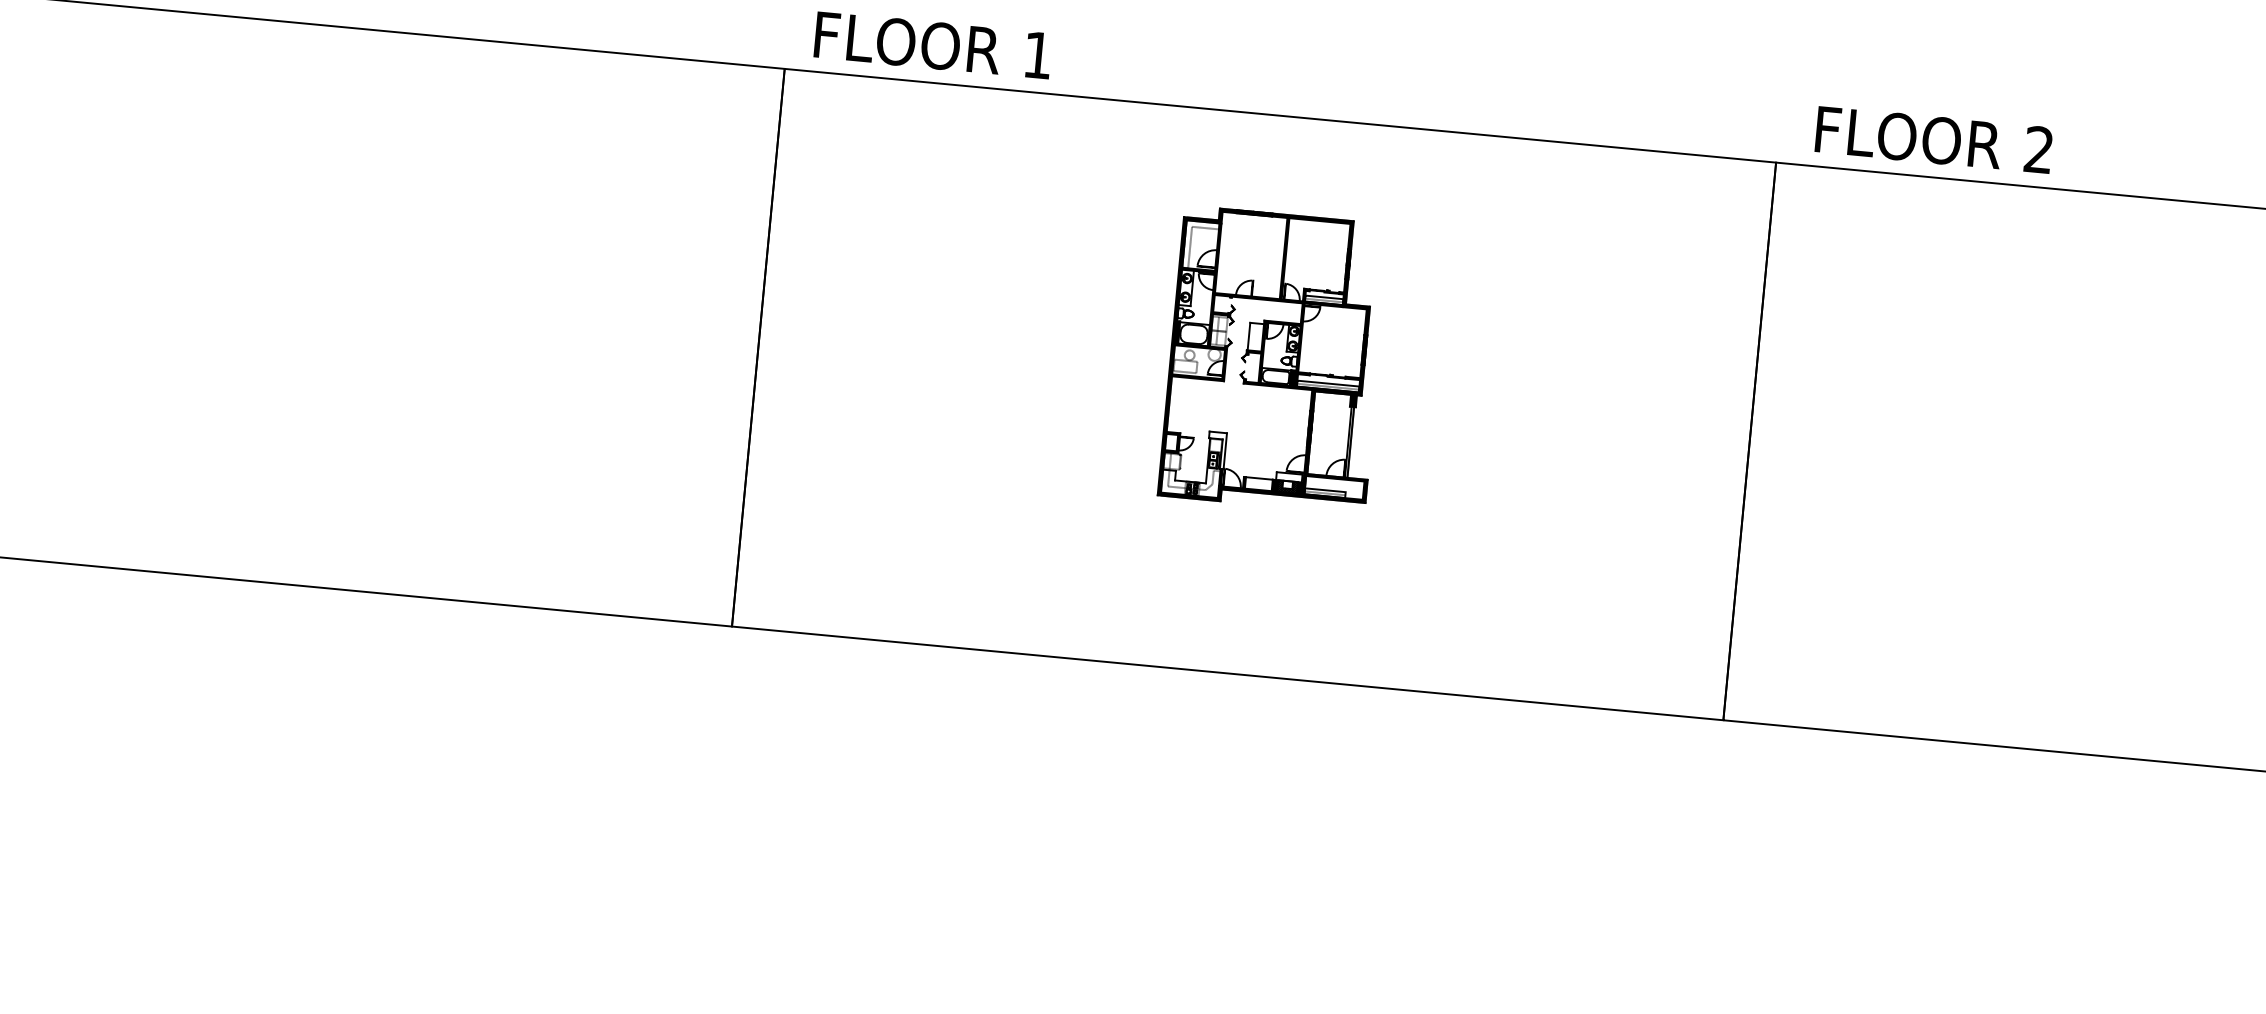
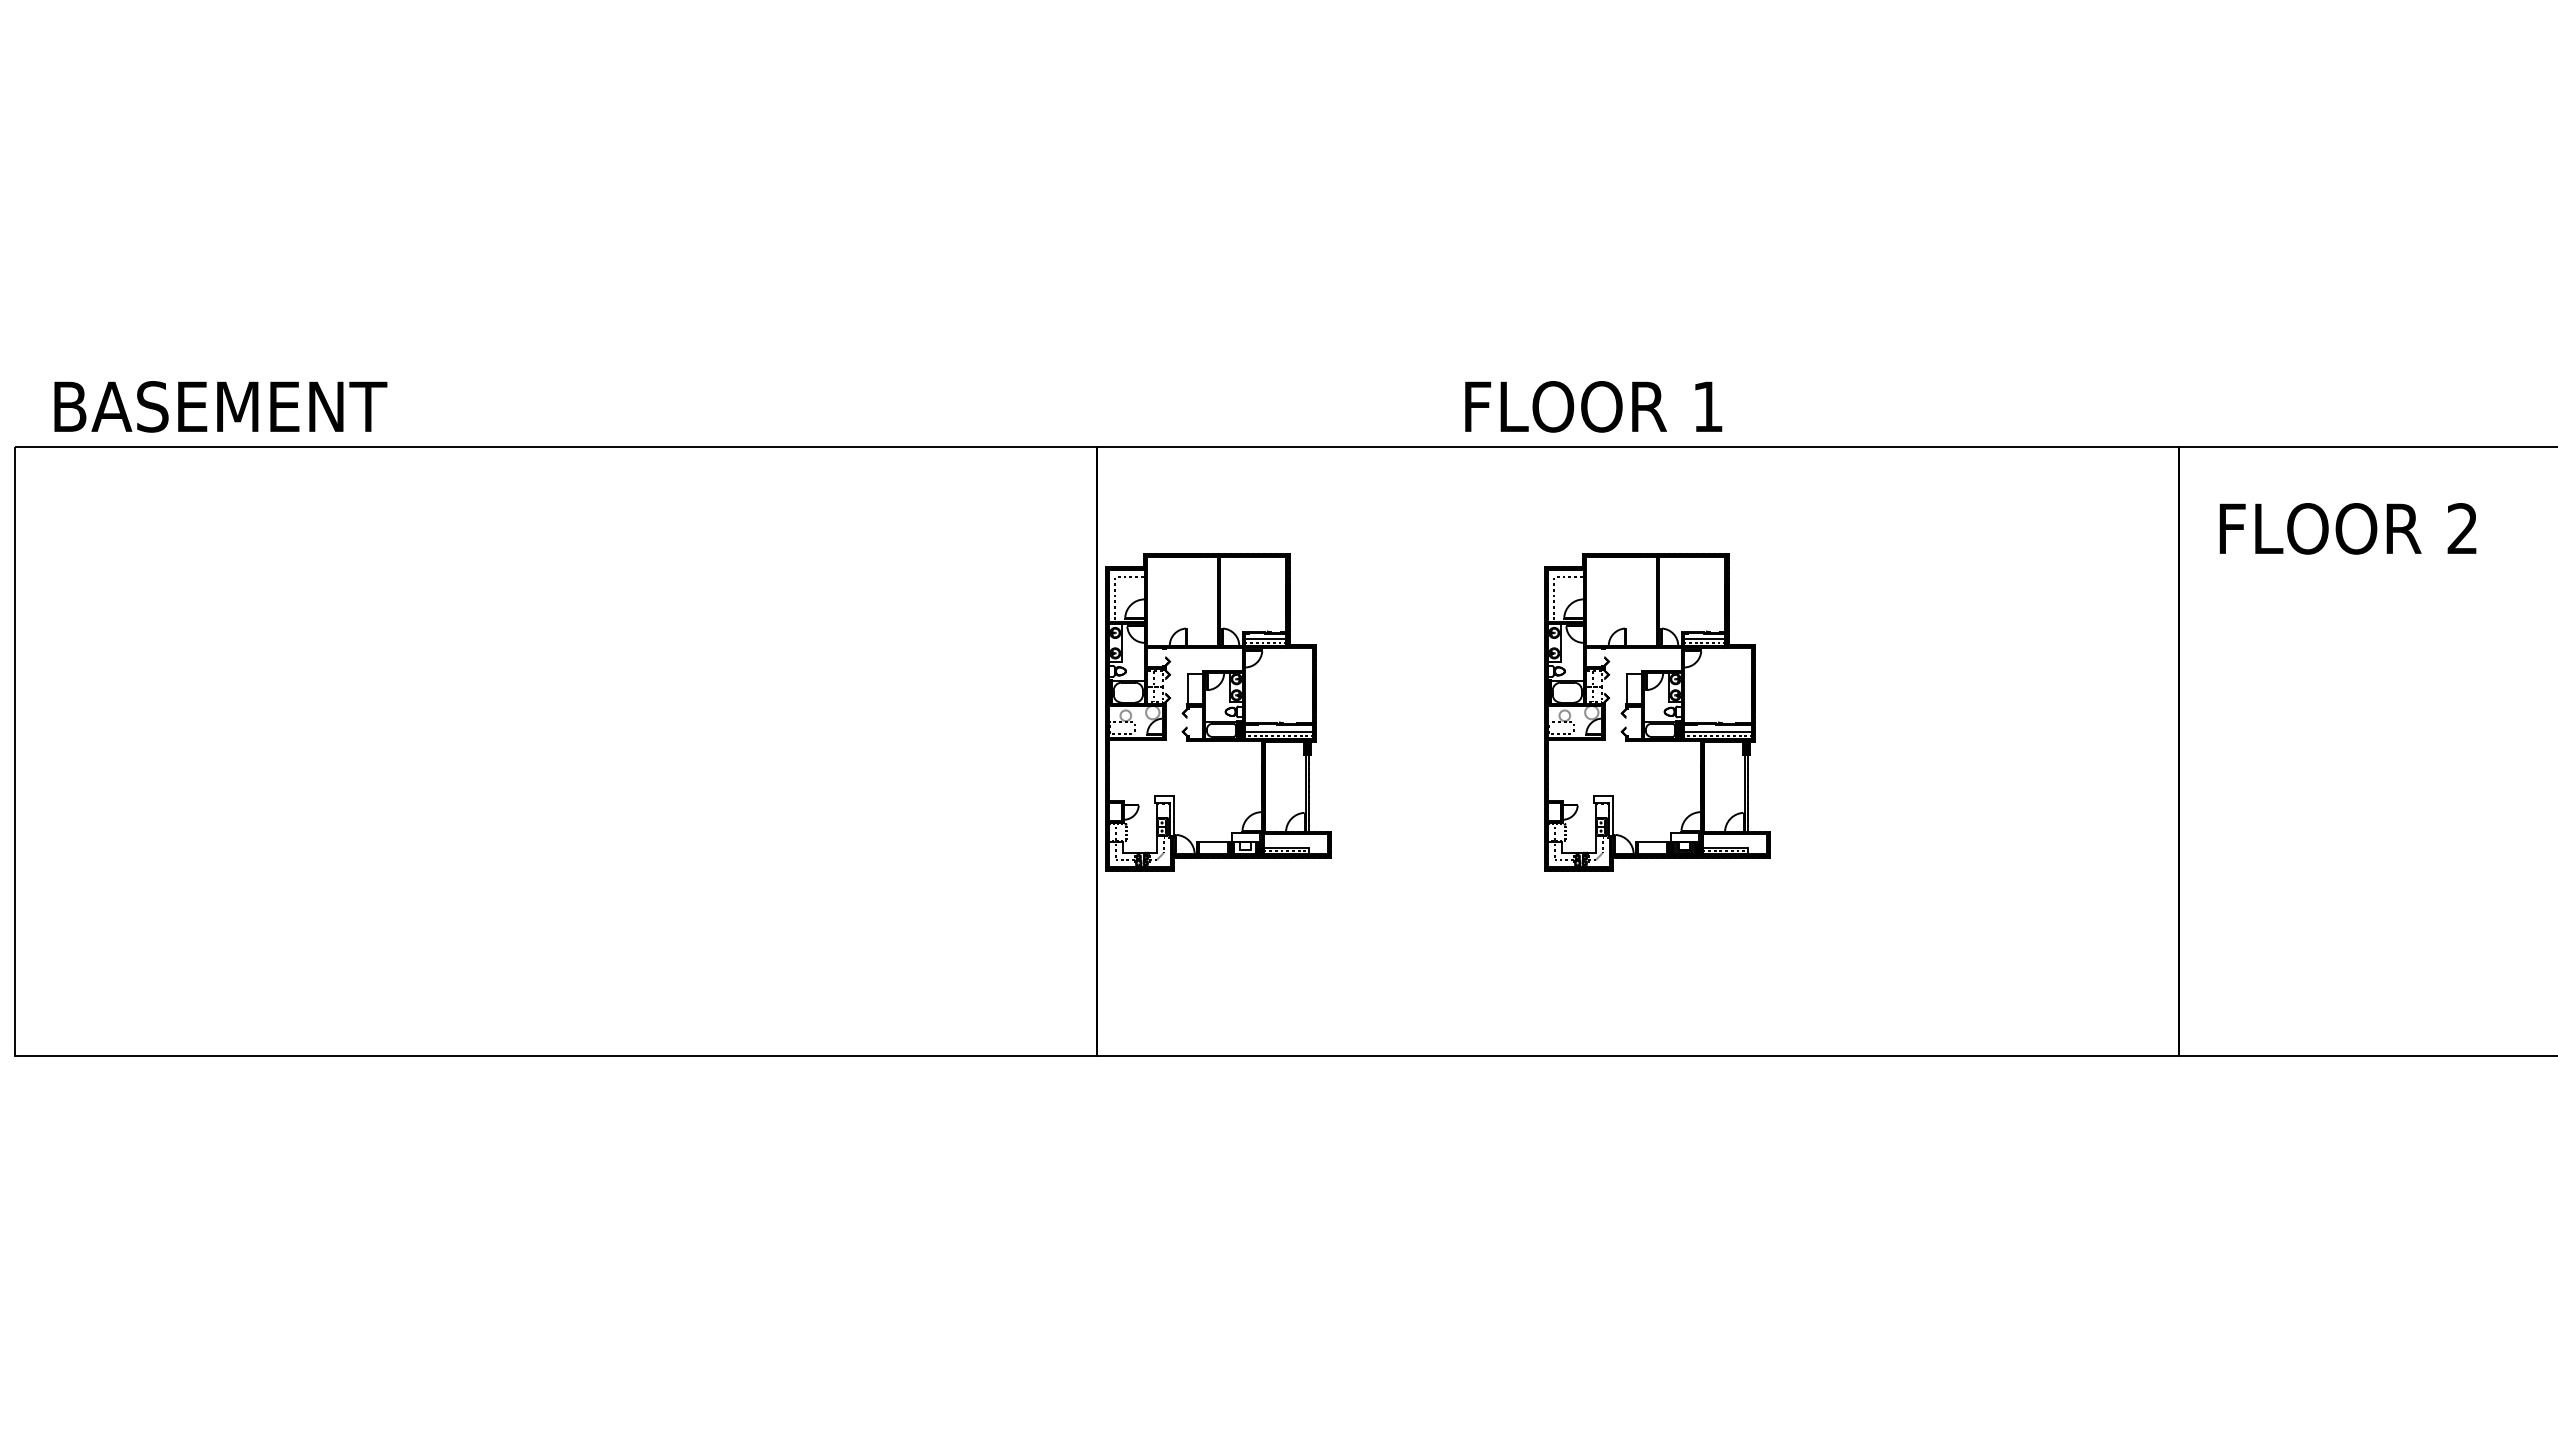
text: (933, 45) -> (1593, 406), moved
text: (1933, 139) -> (2347, 528), moved
part: (872, 322) -> (1218, 712), added

